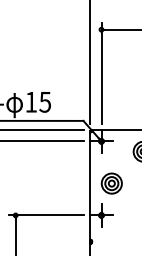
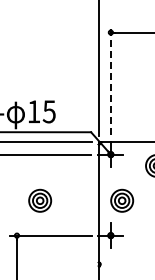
line: (101, 73) -> (110, 80), solid -> dashed
part: (37, 183) -> (40, 200), added

